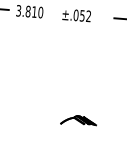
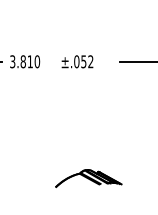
part: (78, 120) -> (88, 178), size x1.67

